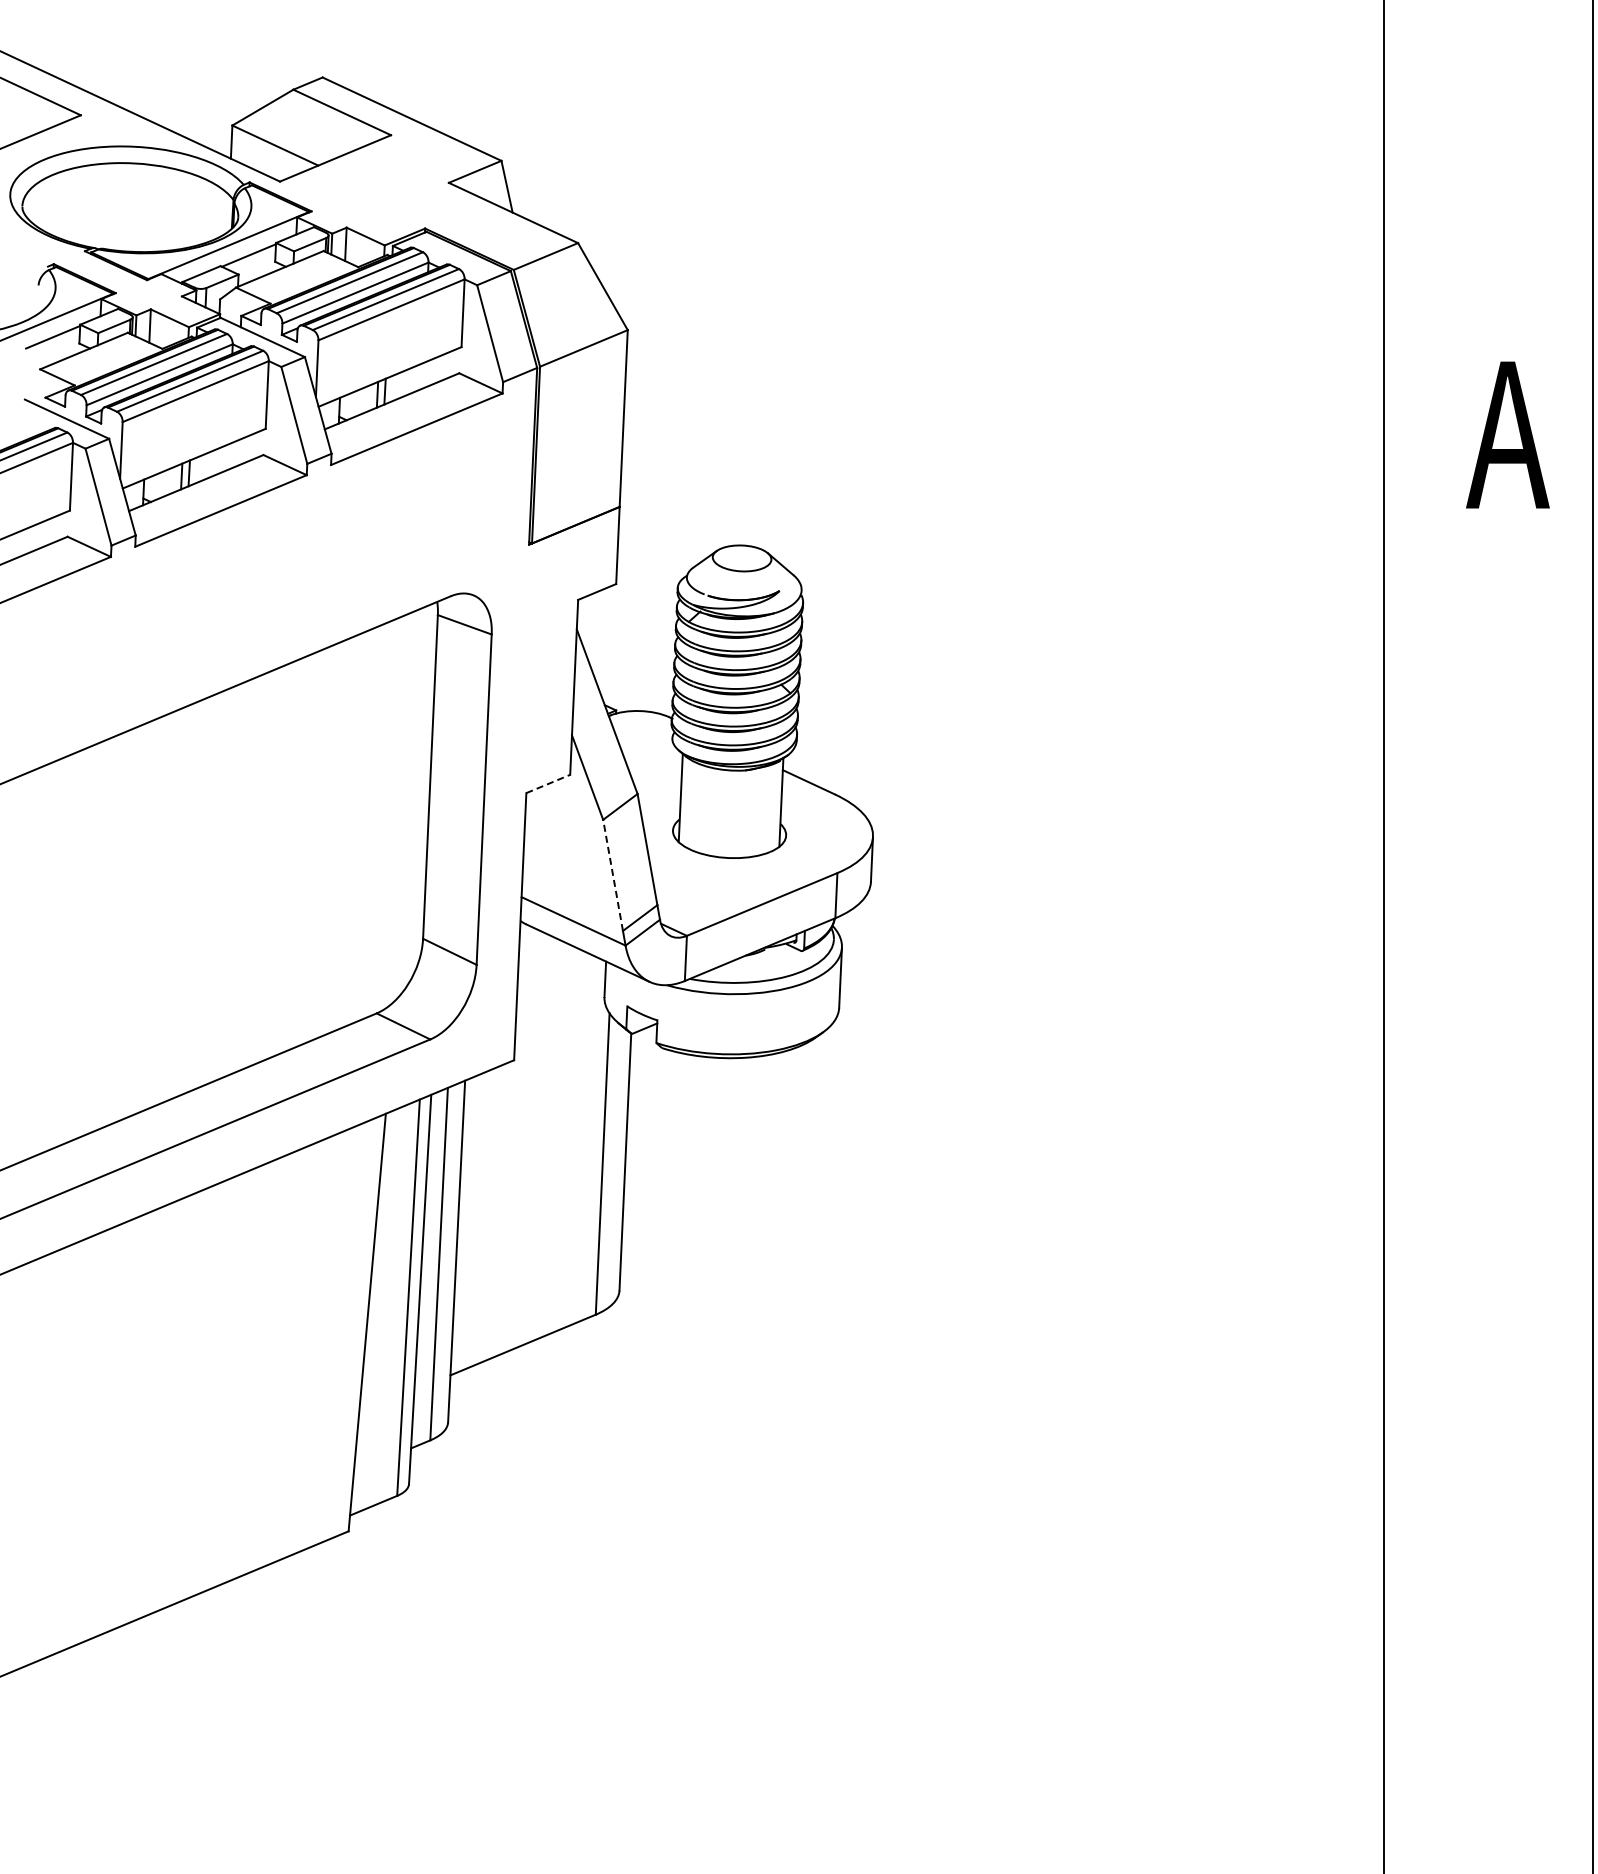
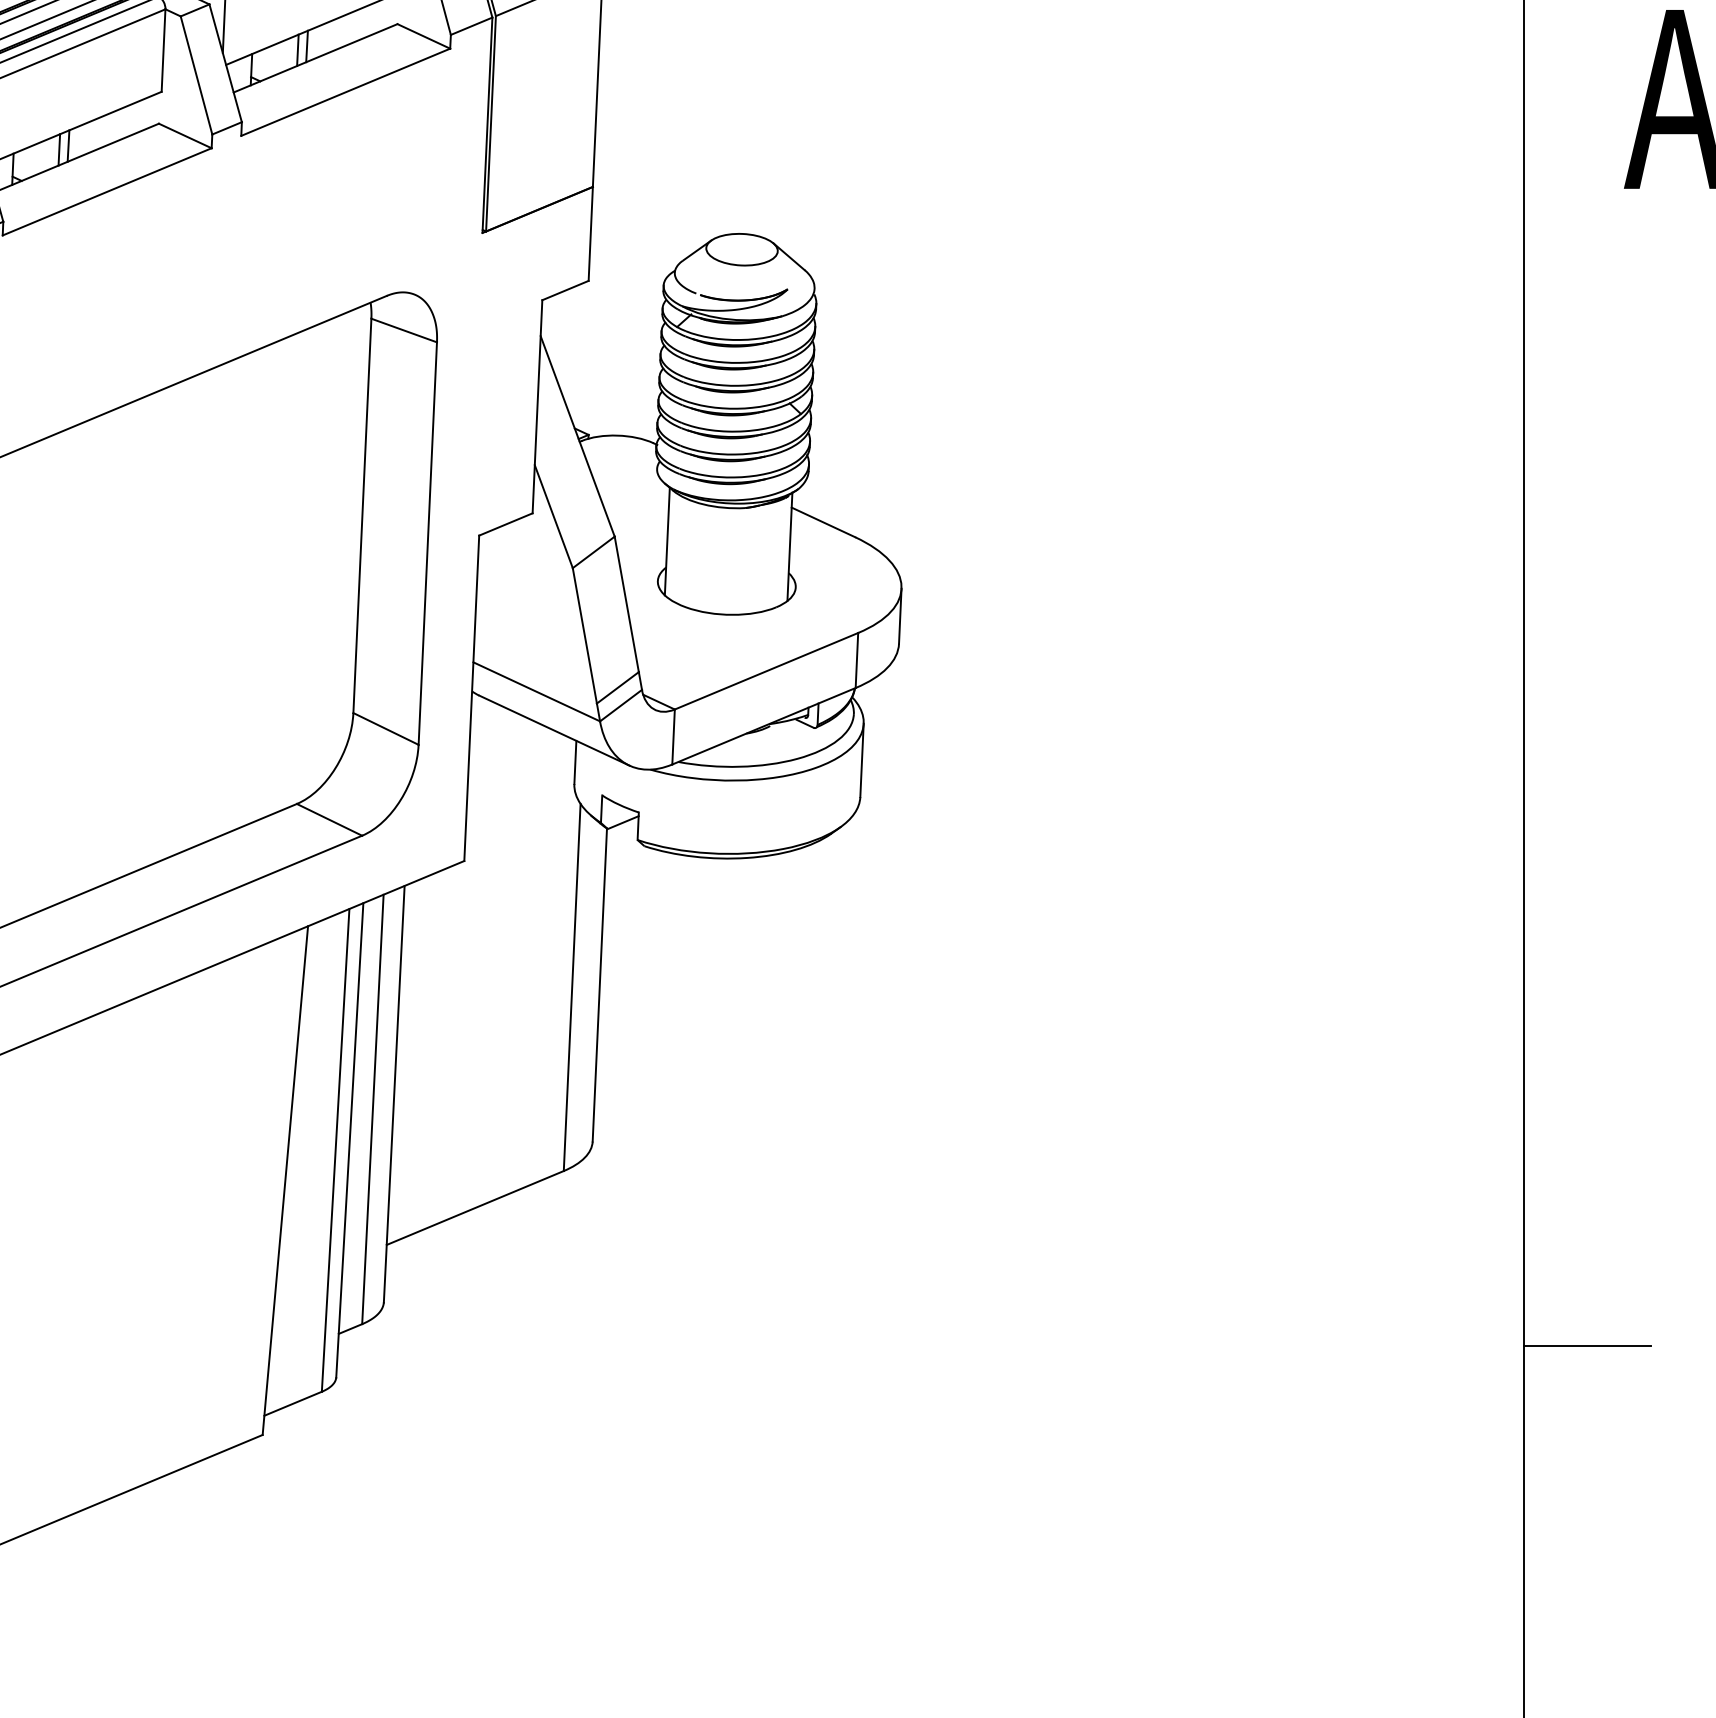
line: (548, 783) -> (506, 523), dashed -> solid
line: (613, 874) -> (585, 634), dashed -> solid
line: (1435, 1458) -> (1586, 1346), added

